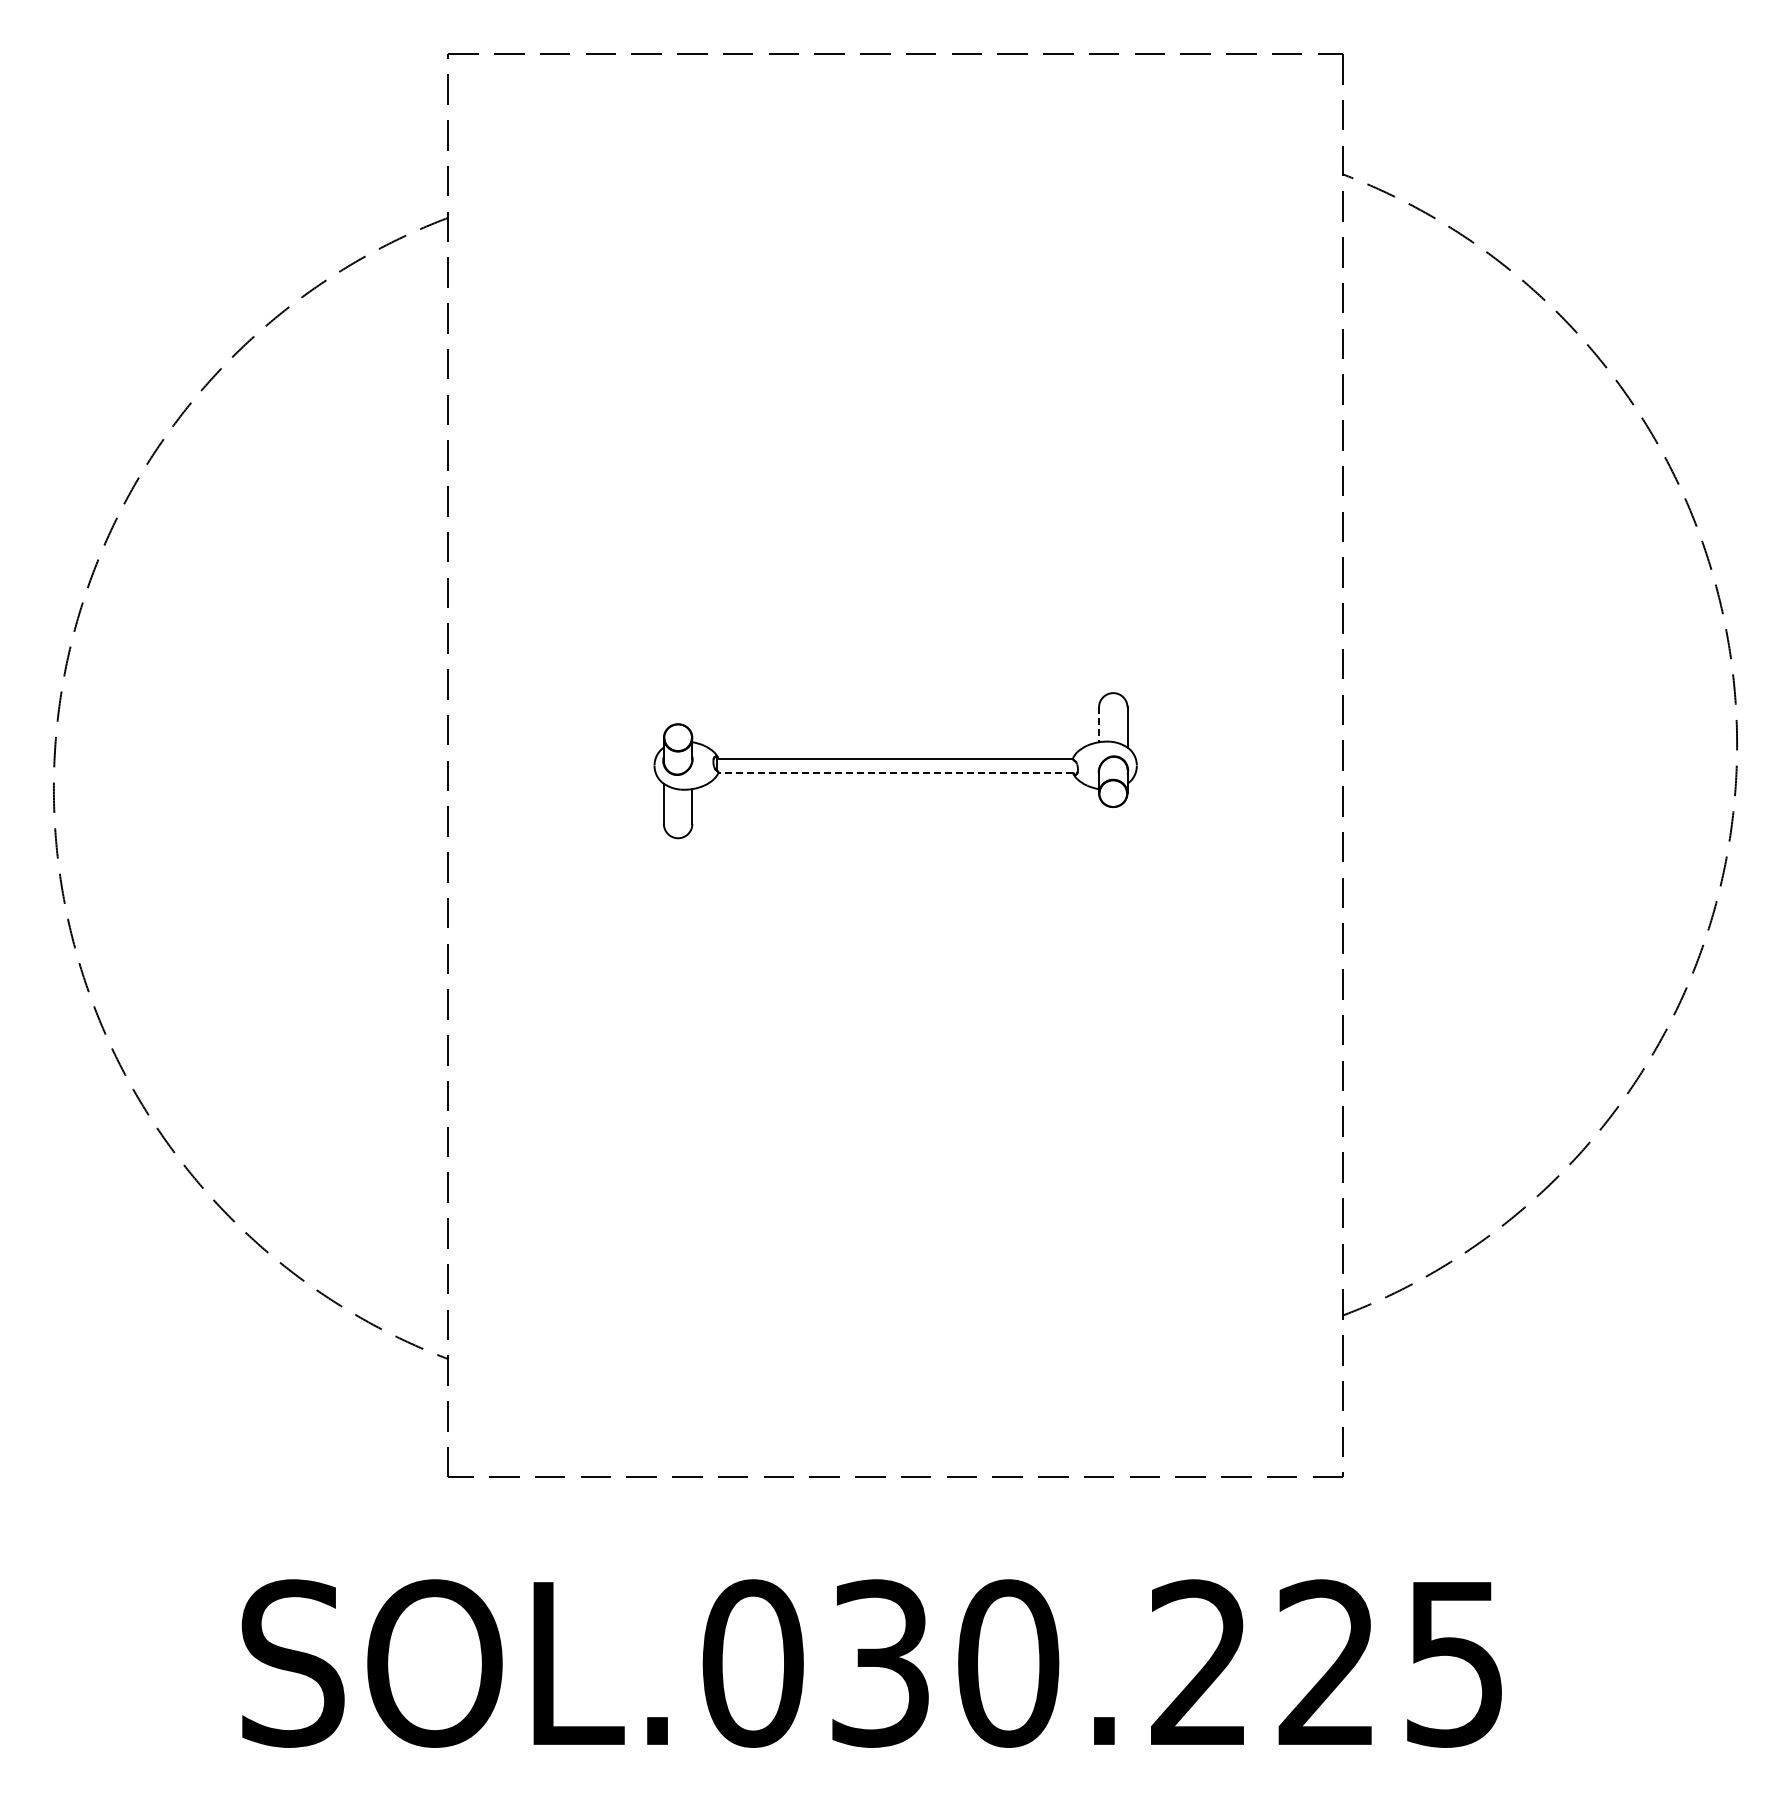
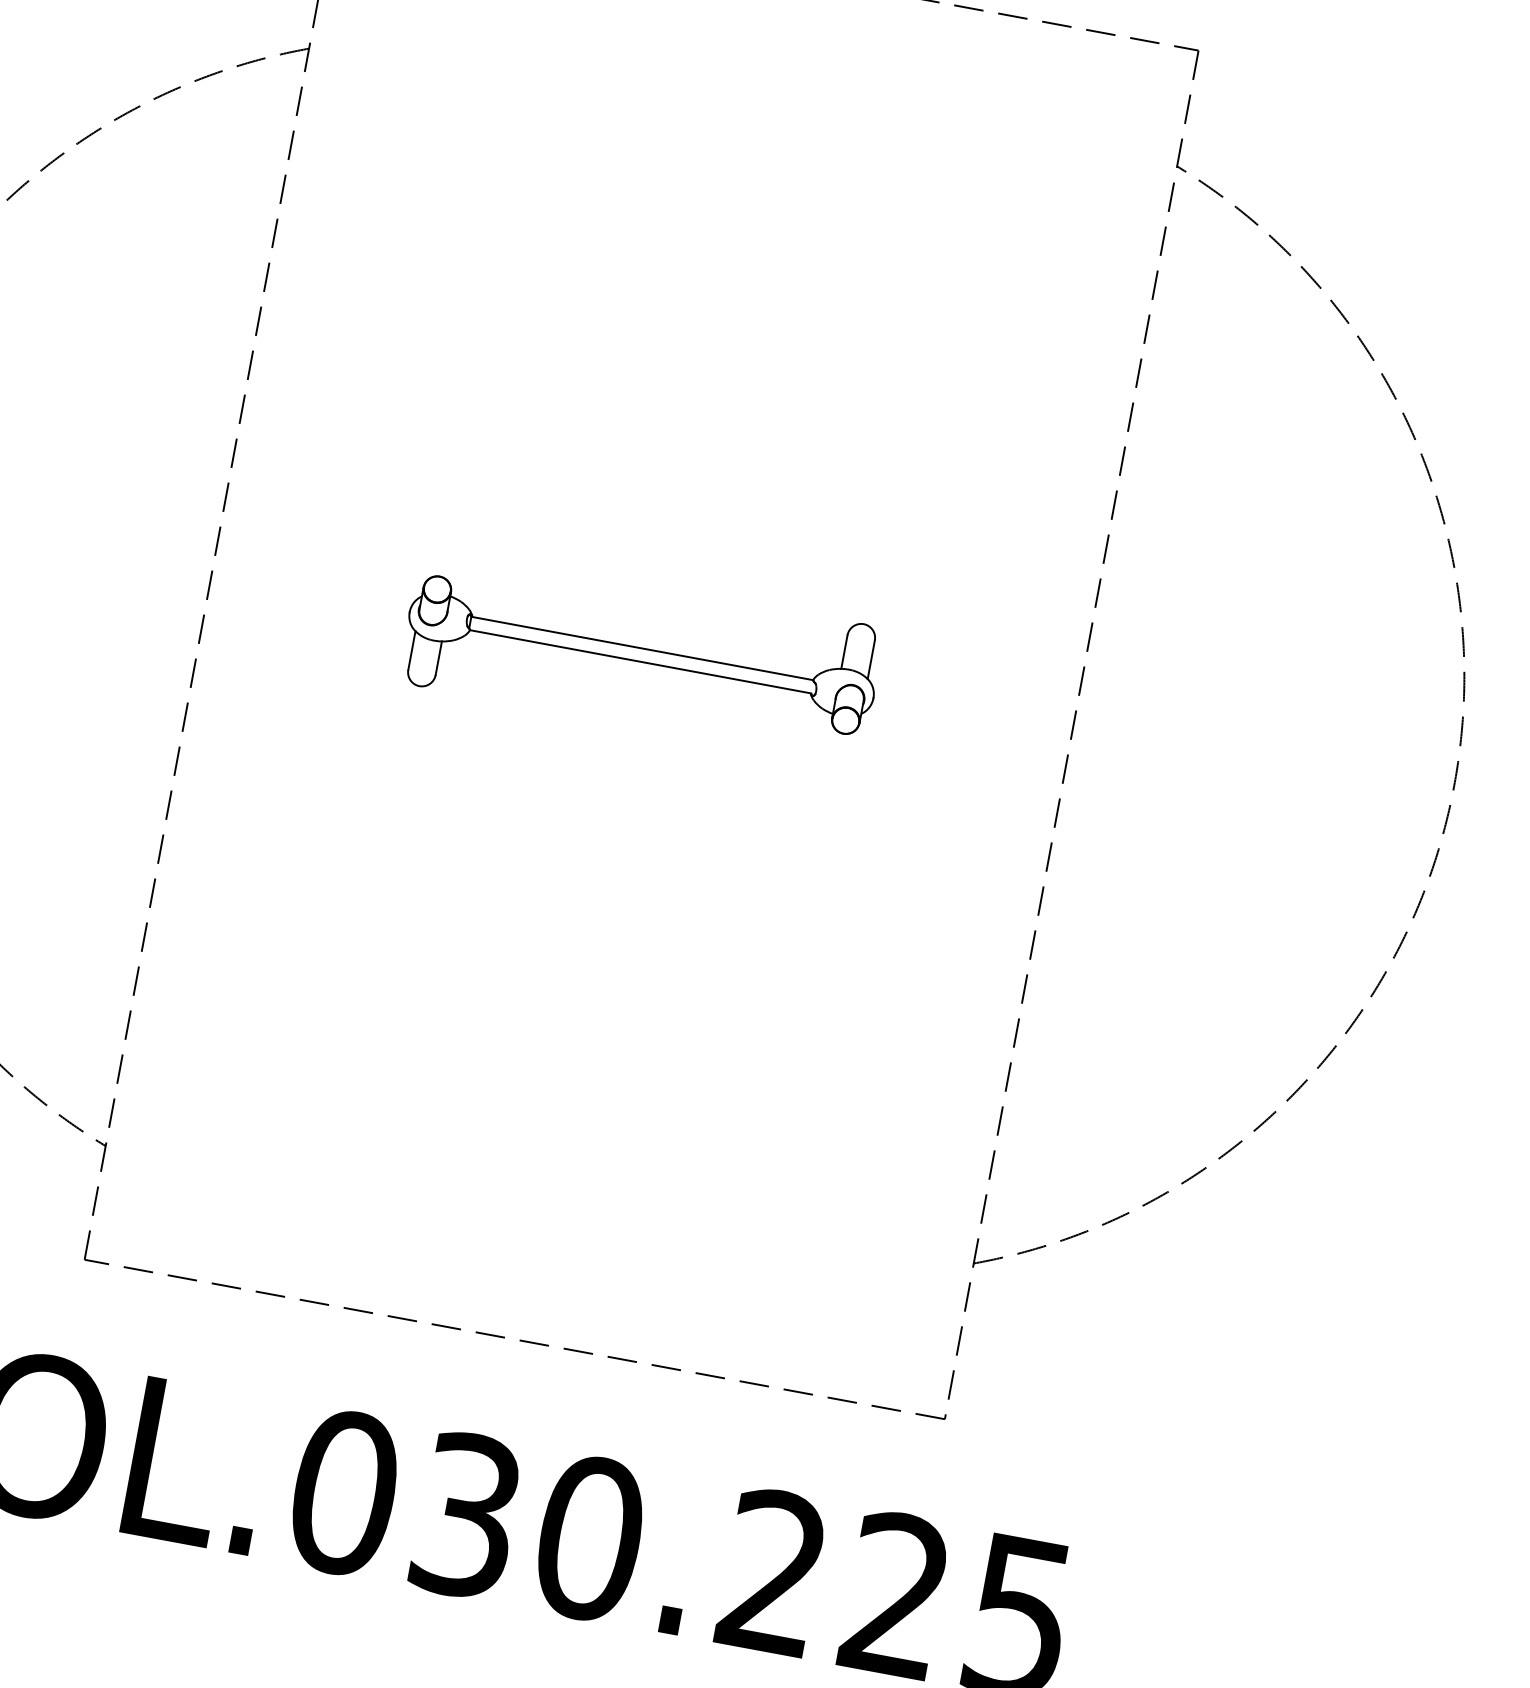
line: (1099, 725) -> (844, 652), dashed -> solid
line: (895, 772) -> (640, 661), dashed -> solid

